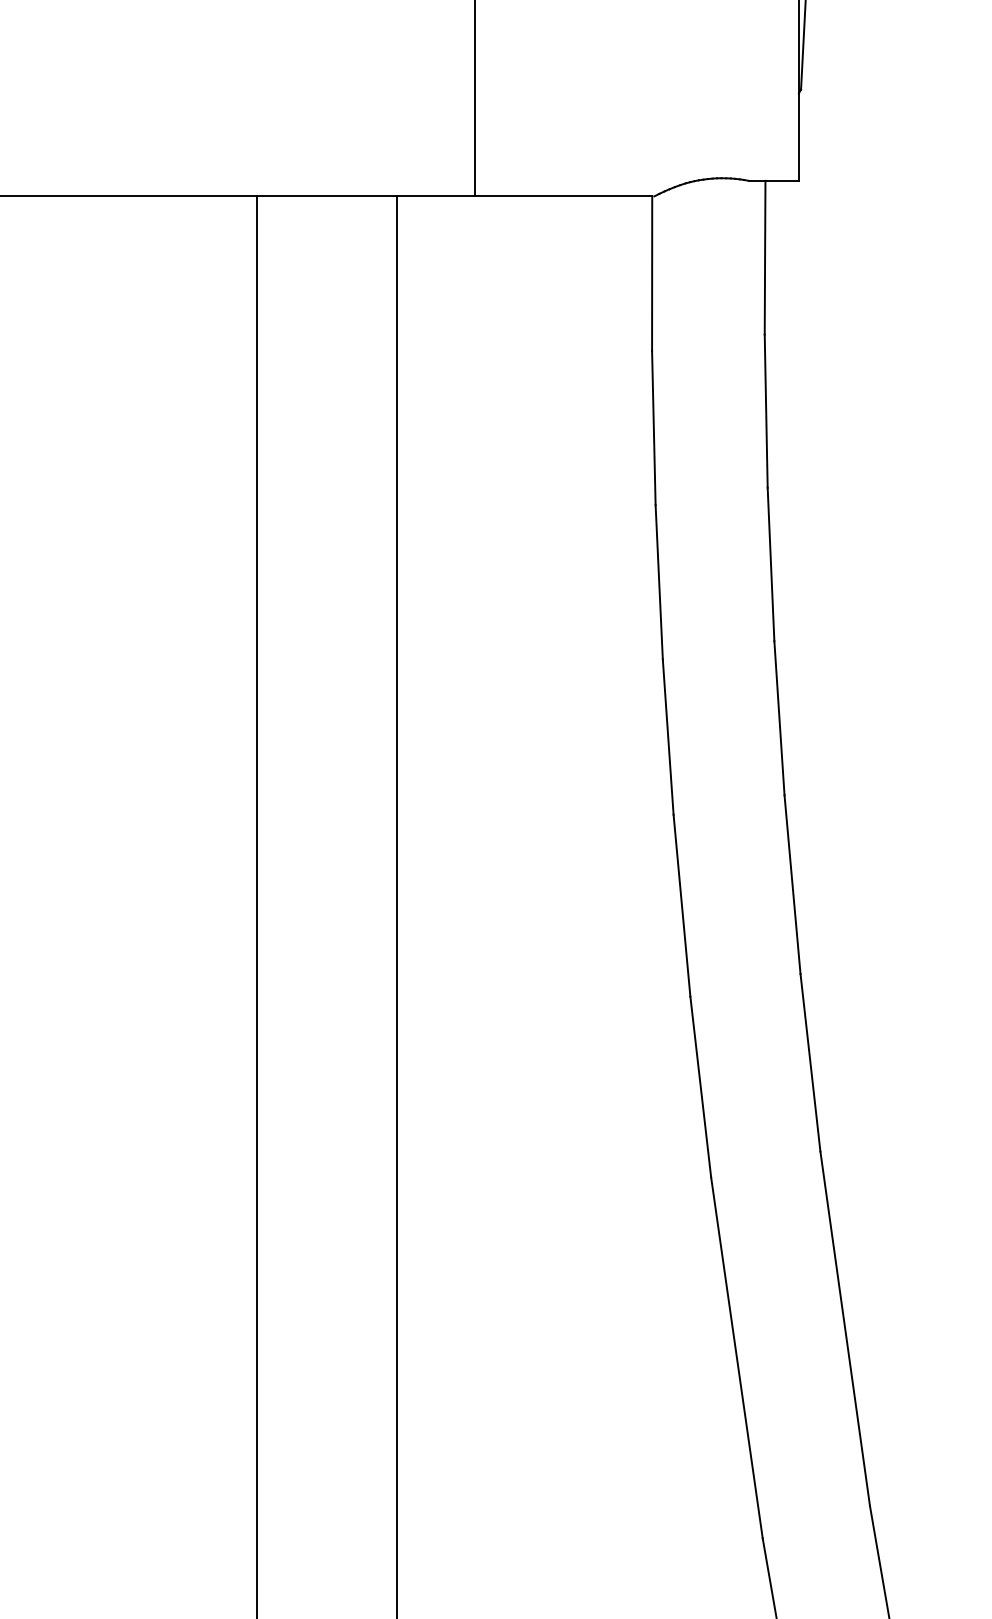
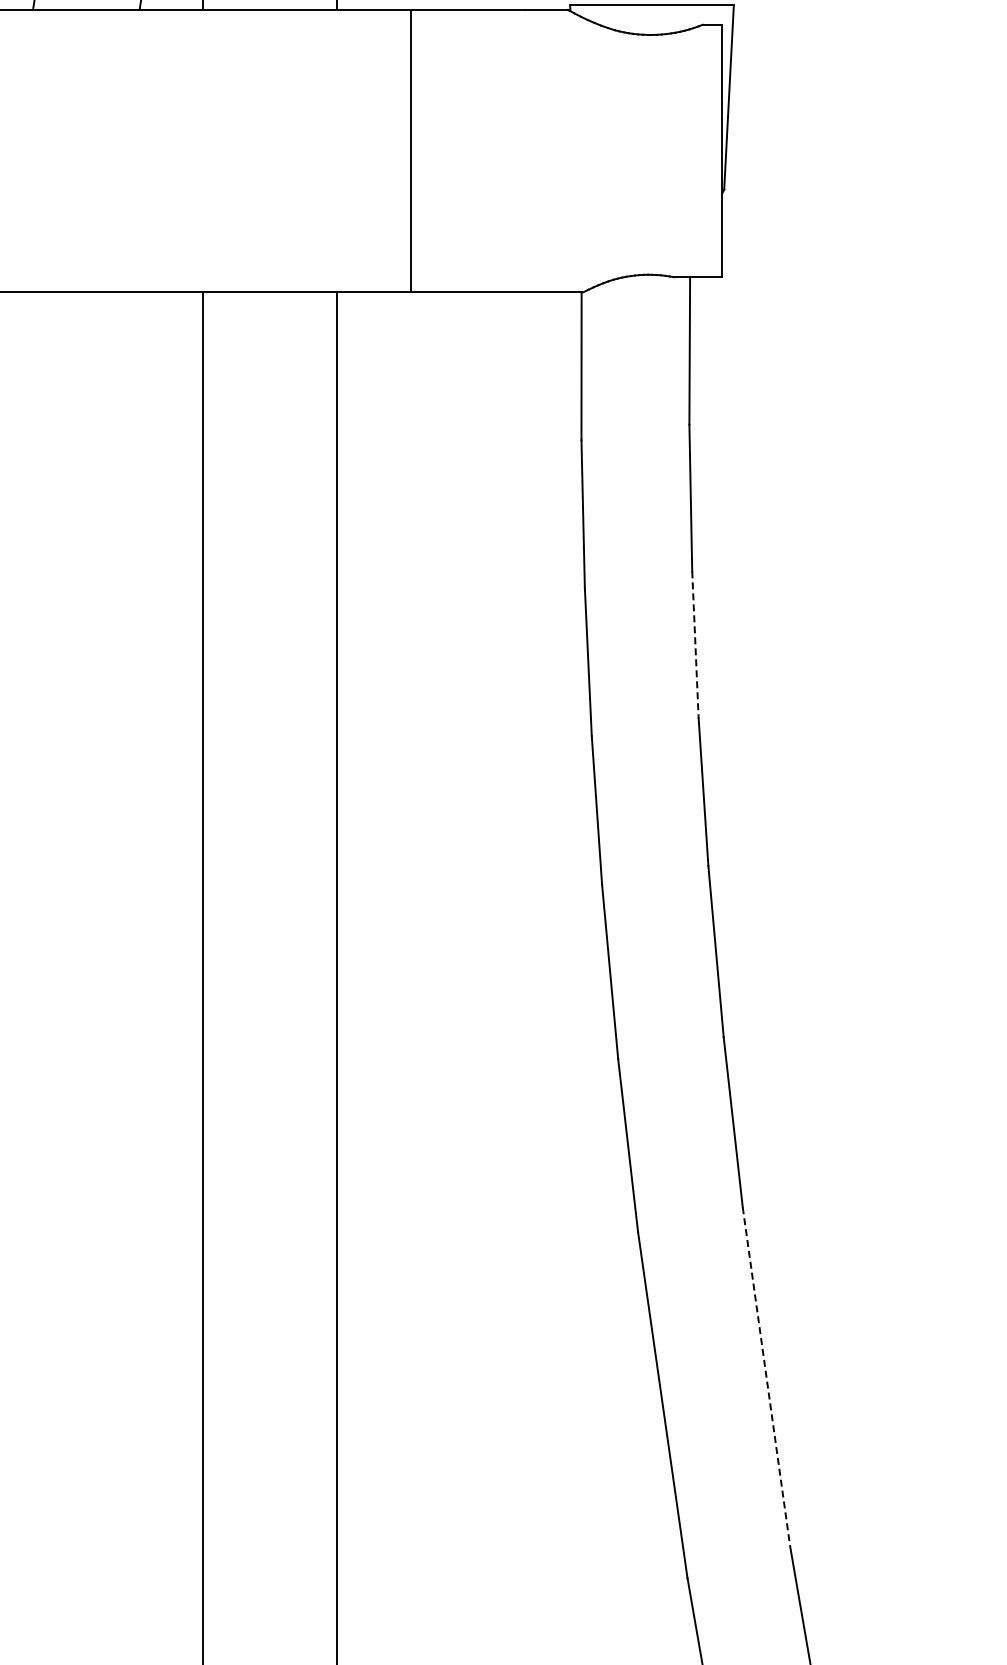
line: (771, 564) -> (695, 644), solid -> dashed
line: (845, 1329) -> (766, 1377), solid -> dashed

